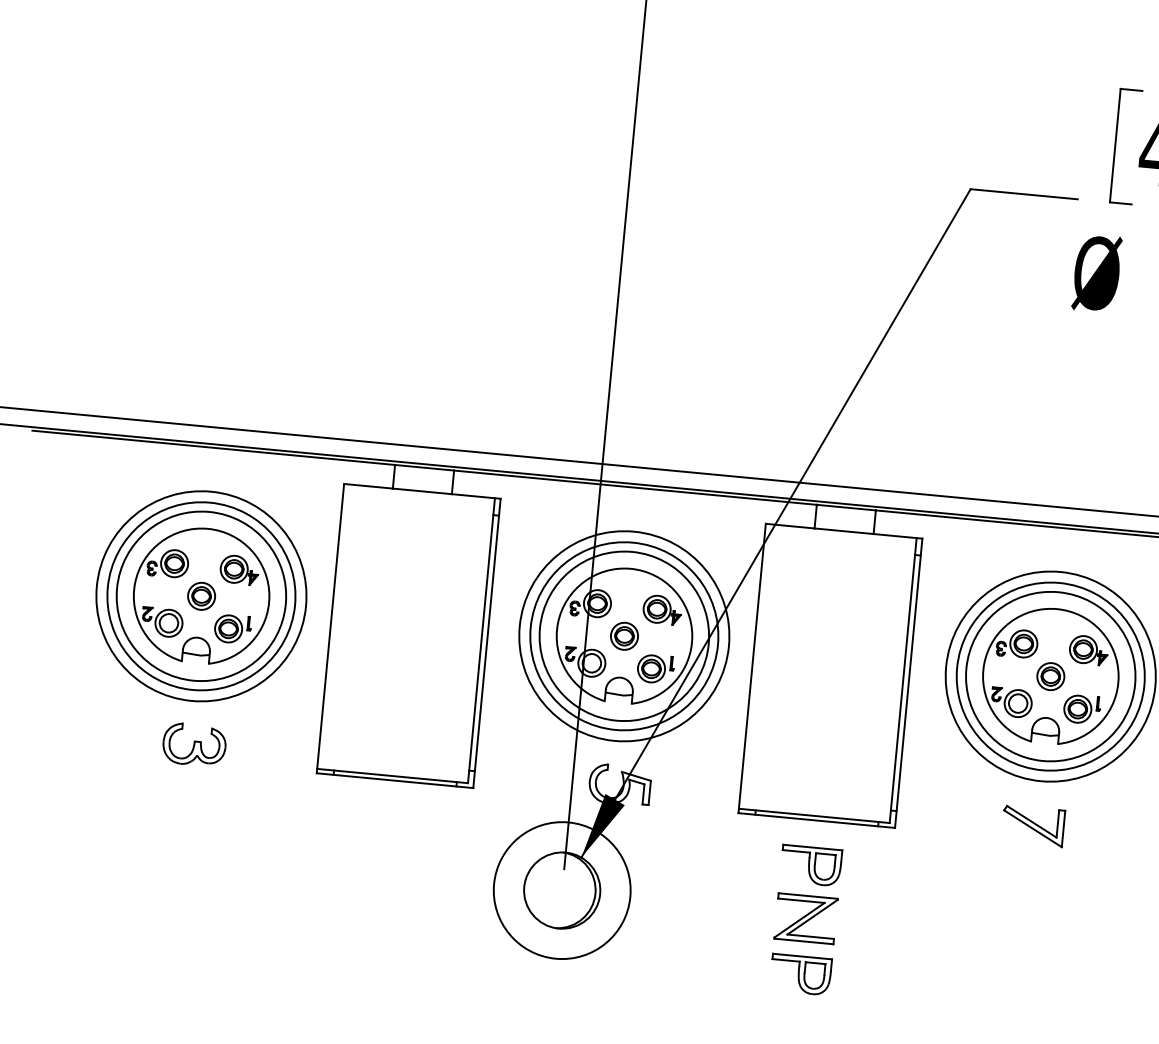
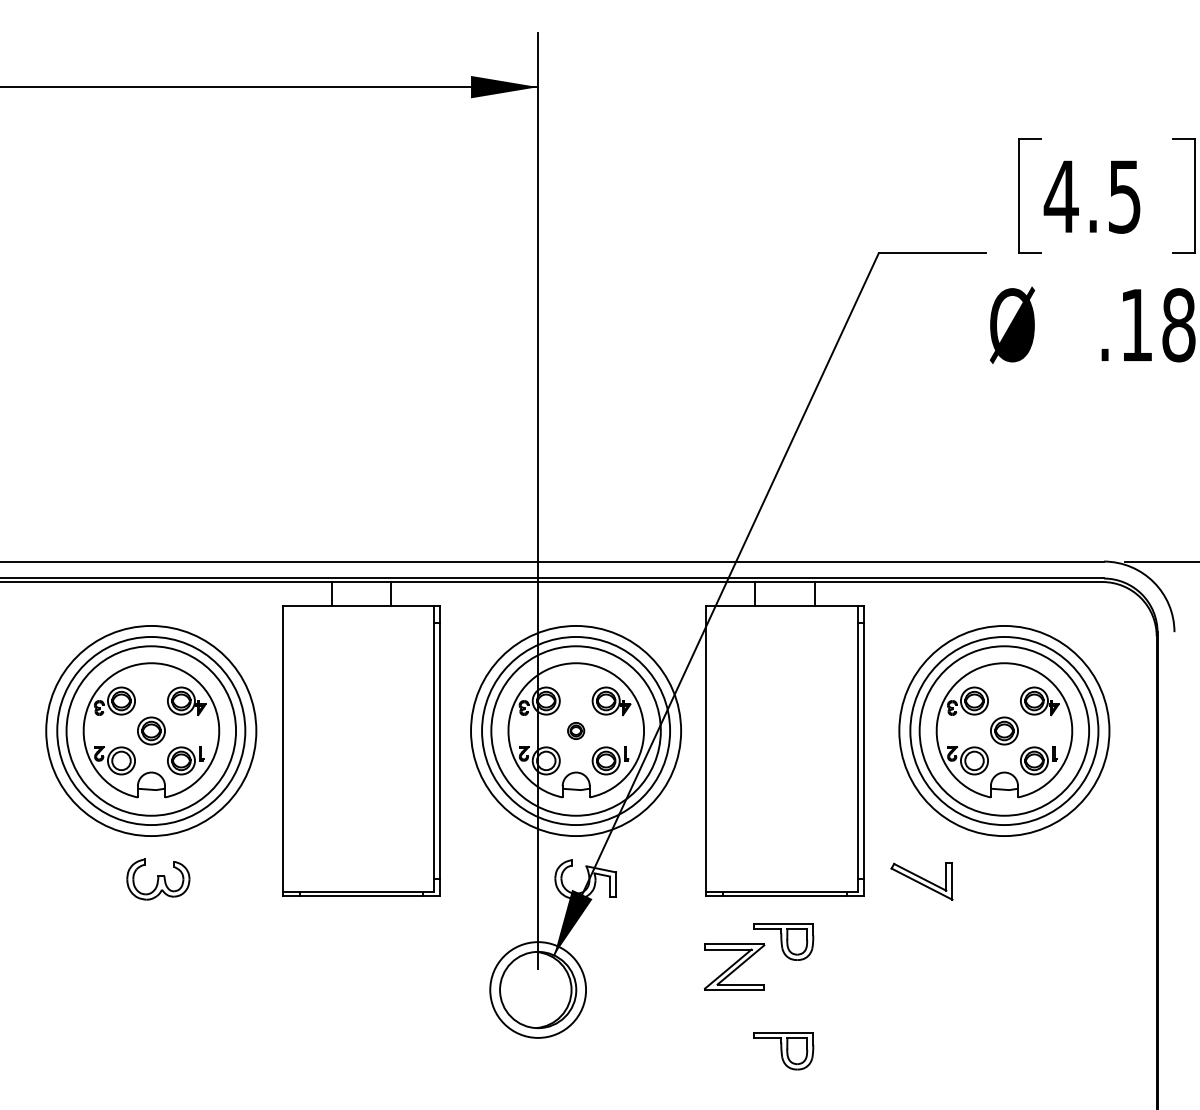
part: (623, 635) -> (575, 730), size x0.6
part: (1032, 826) -> (921, 881), moved
circle: (561, 890) -> (537, 989), size x0.7
part: (806, 918) -> (734, 966), moved

